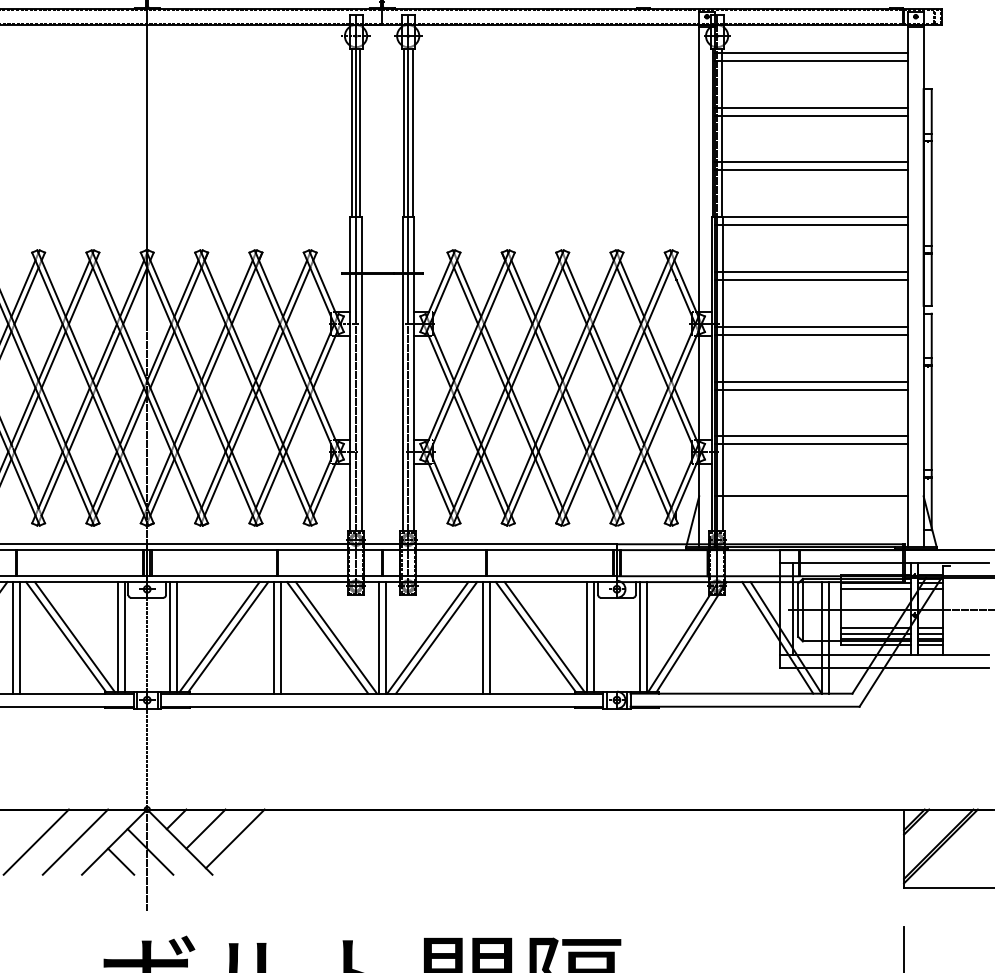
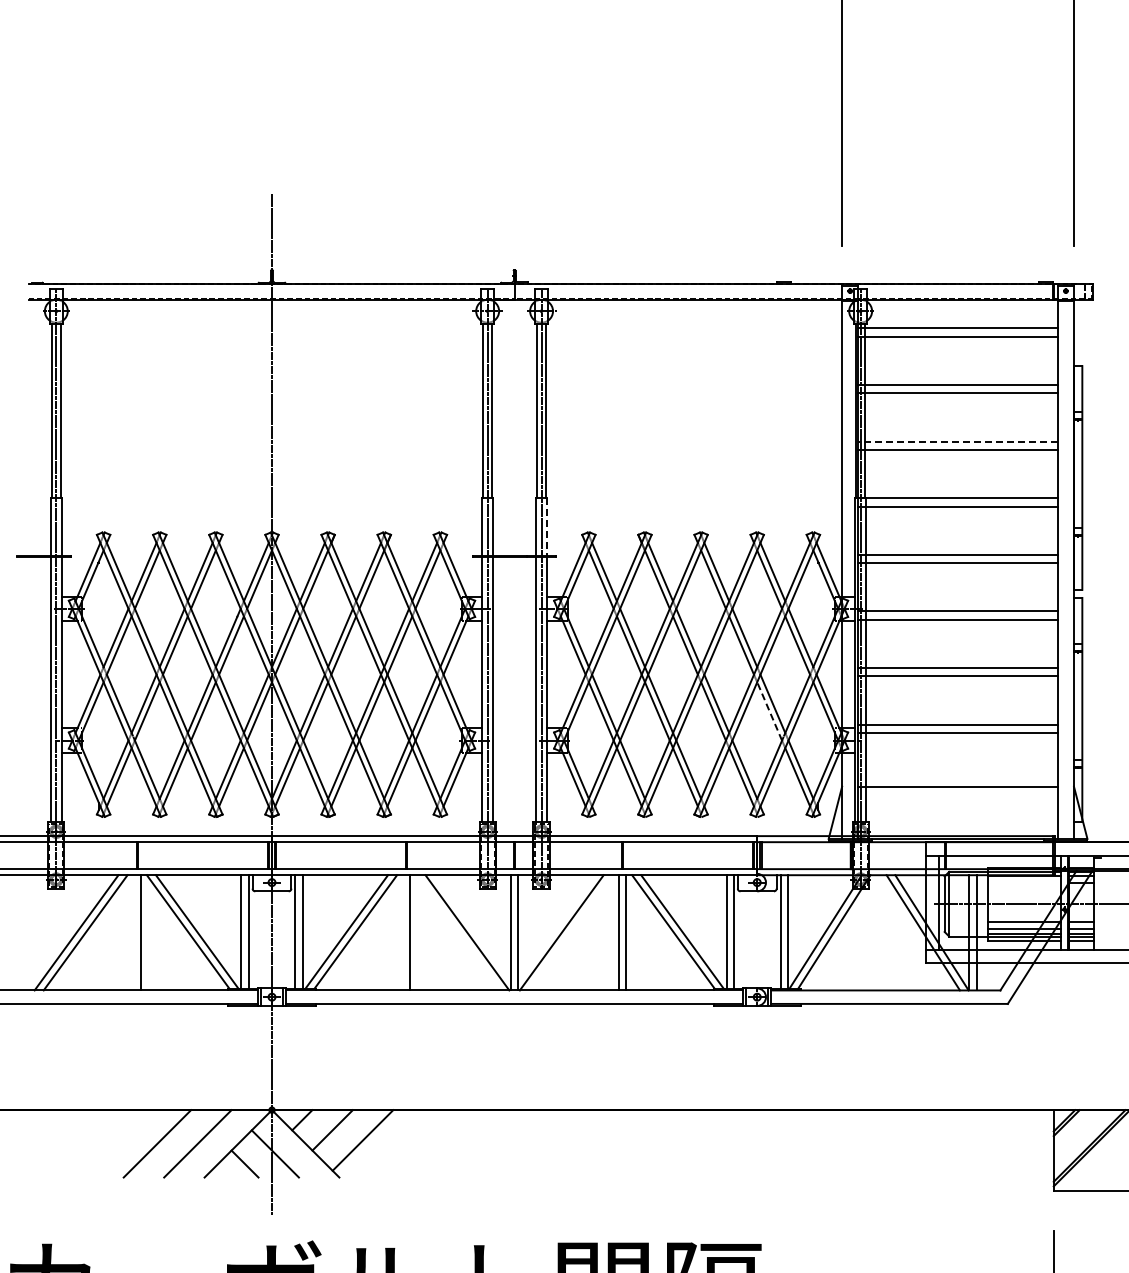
line: (811, 162) -> (958, 441), solid -> dashed
line: (413, 245) -> (547, 527), solid -> dashed
line: (628, 423) -> (769, 711), solid -> dashed
line: (875, 589) -> (1024, 882), removed
line: (13, 637) -> (133, 932), removed
line: (274, 637) -> (403, 932), removed
line: (327, 637) -> (458, 932), removed
line: (436, 637) -> (570, 932), removed

